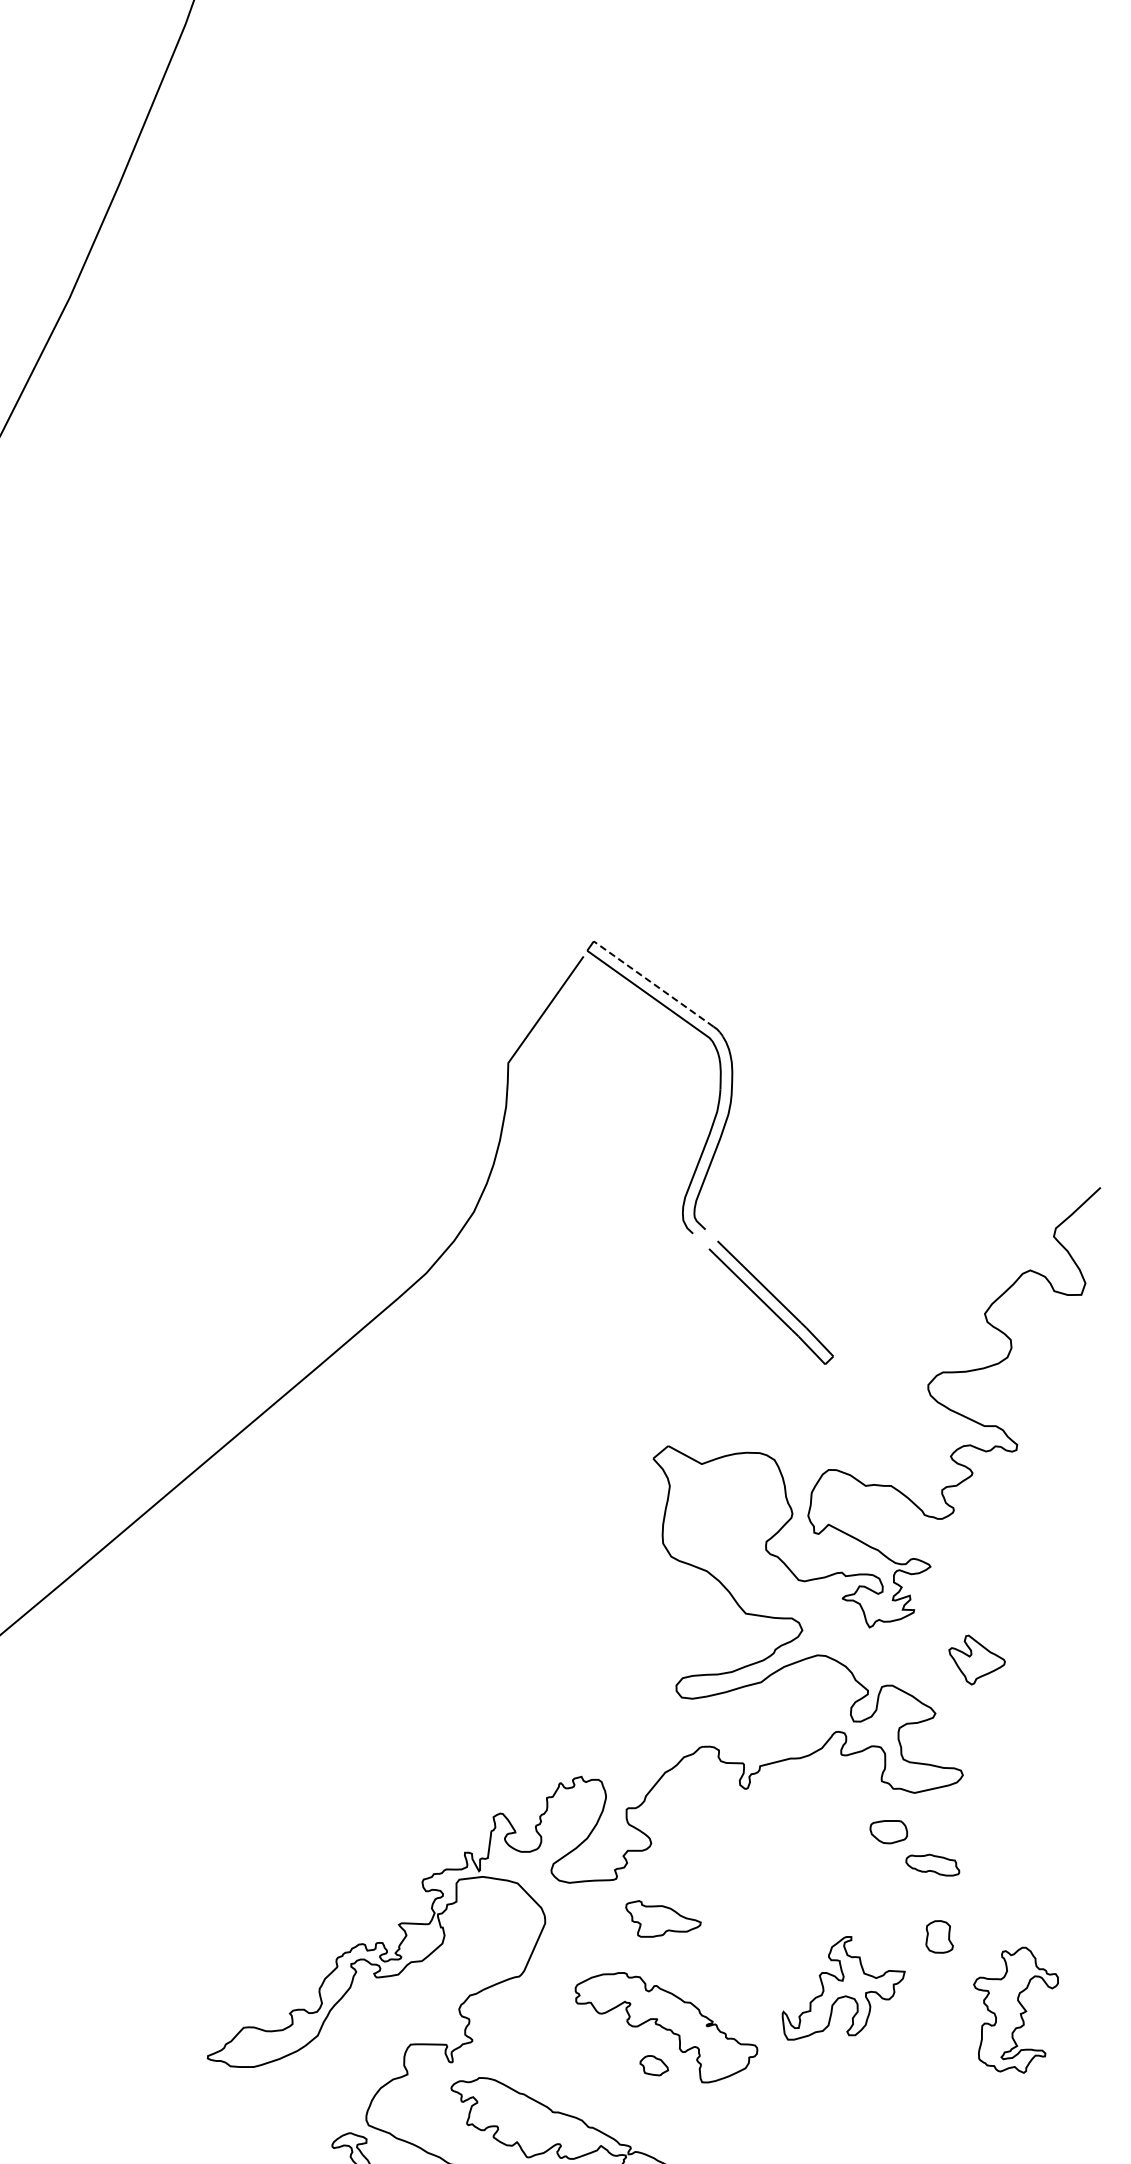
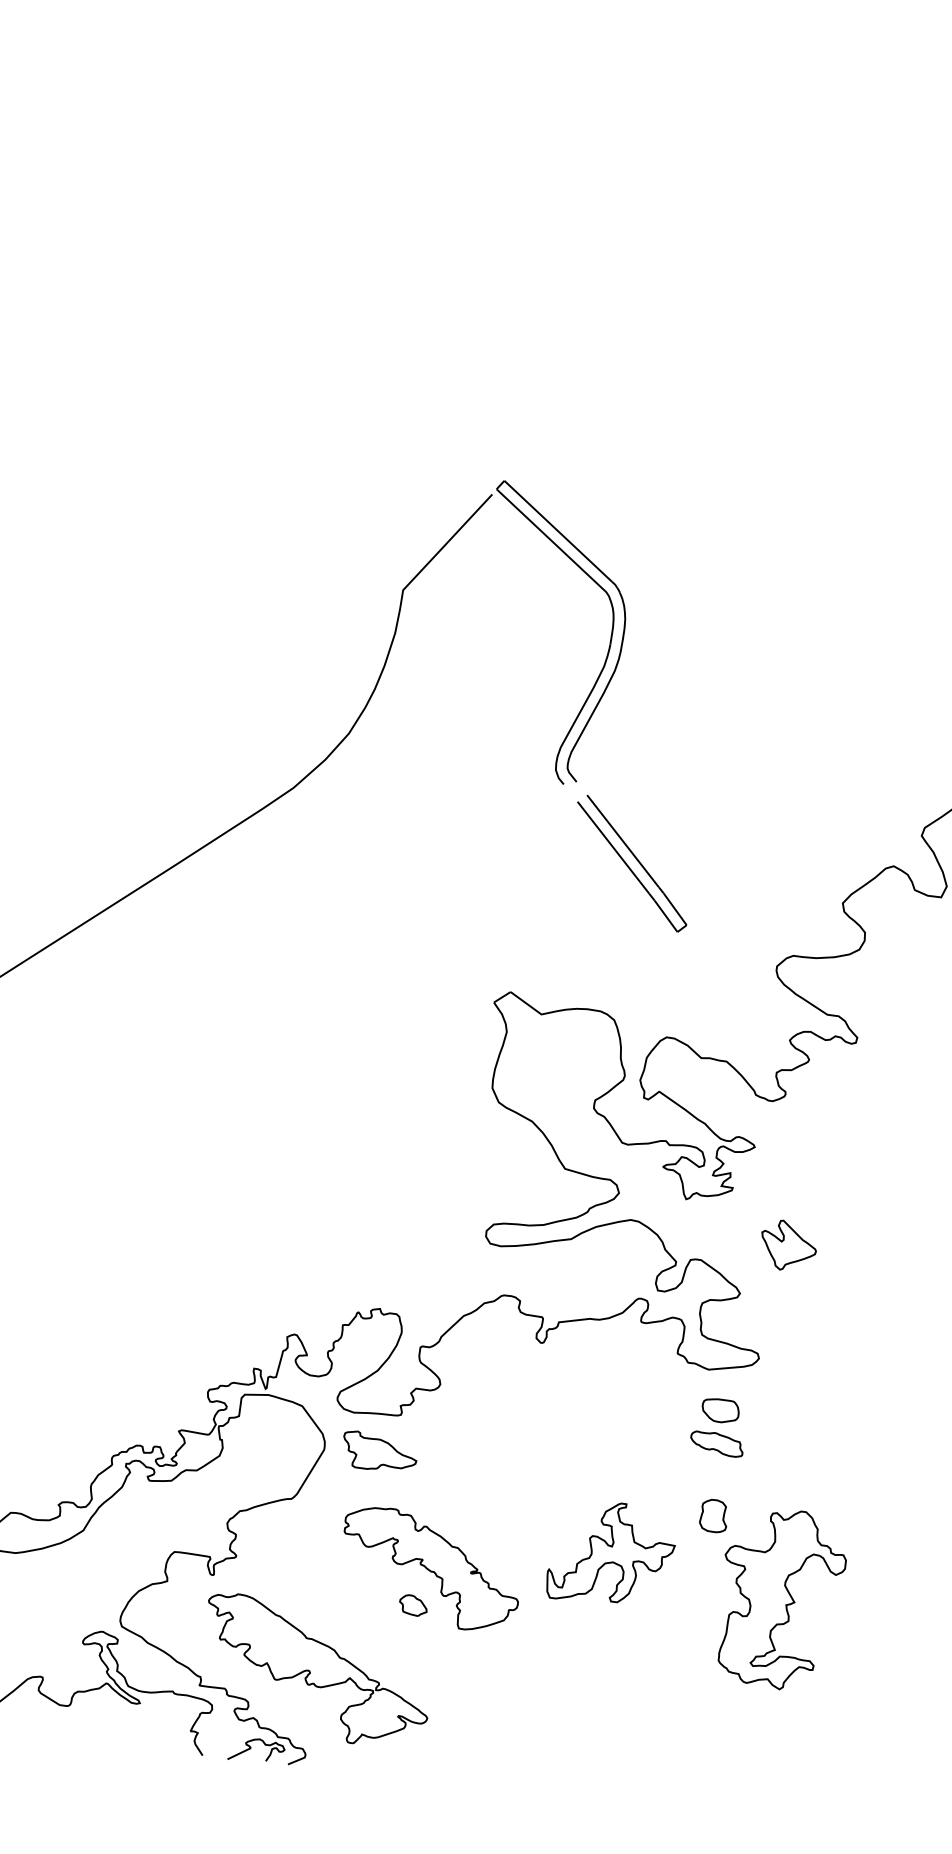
line: (653, 984) -> (557, 531), dashed -> solid
part: (888, 1832) -> (720, 1411), moved
part: (663, 1918) -> (379, 1452), moved
part: (1015, 2010) -> (779, 1599), size x1.43

